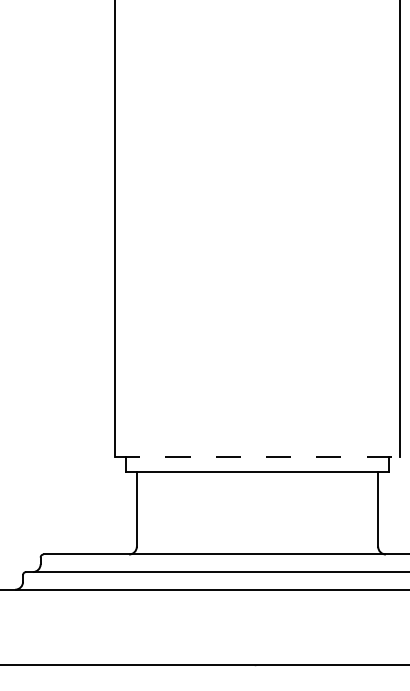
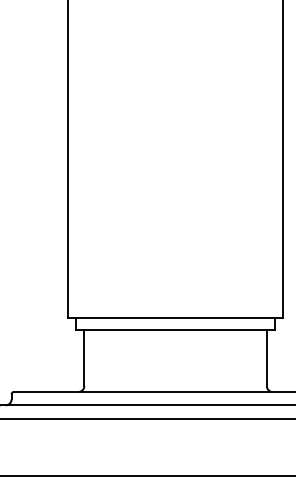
line: (258, 457) -> (176, 318), dashed -> solid

